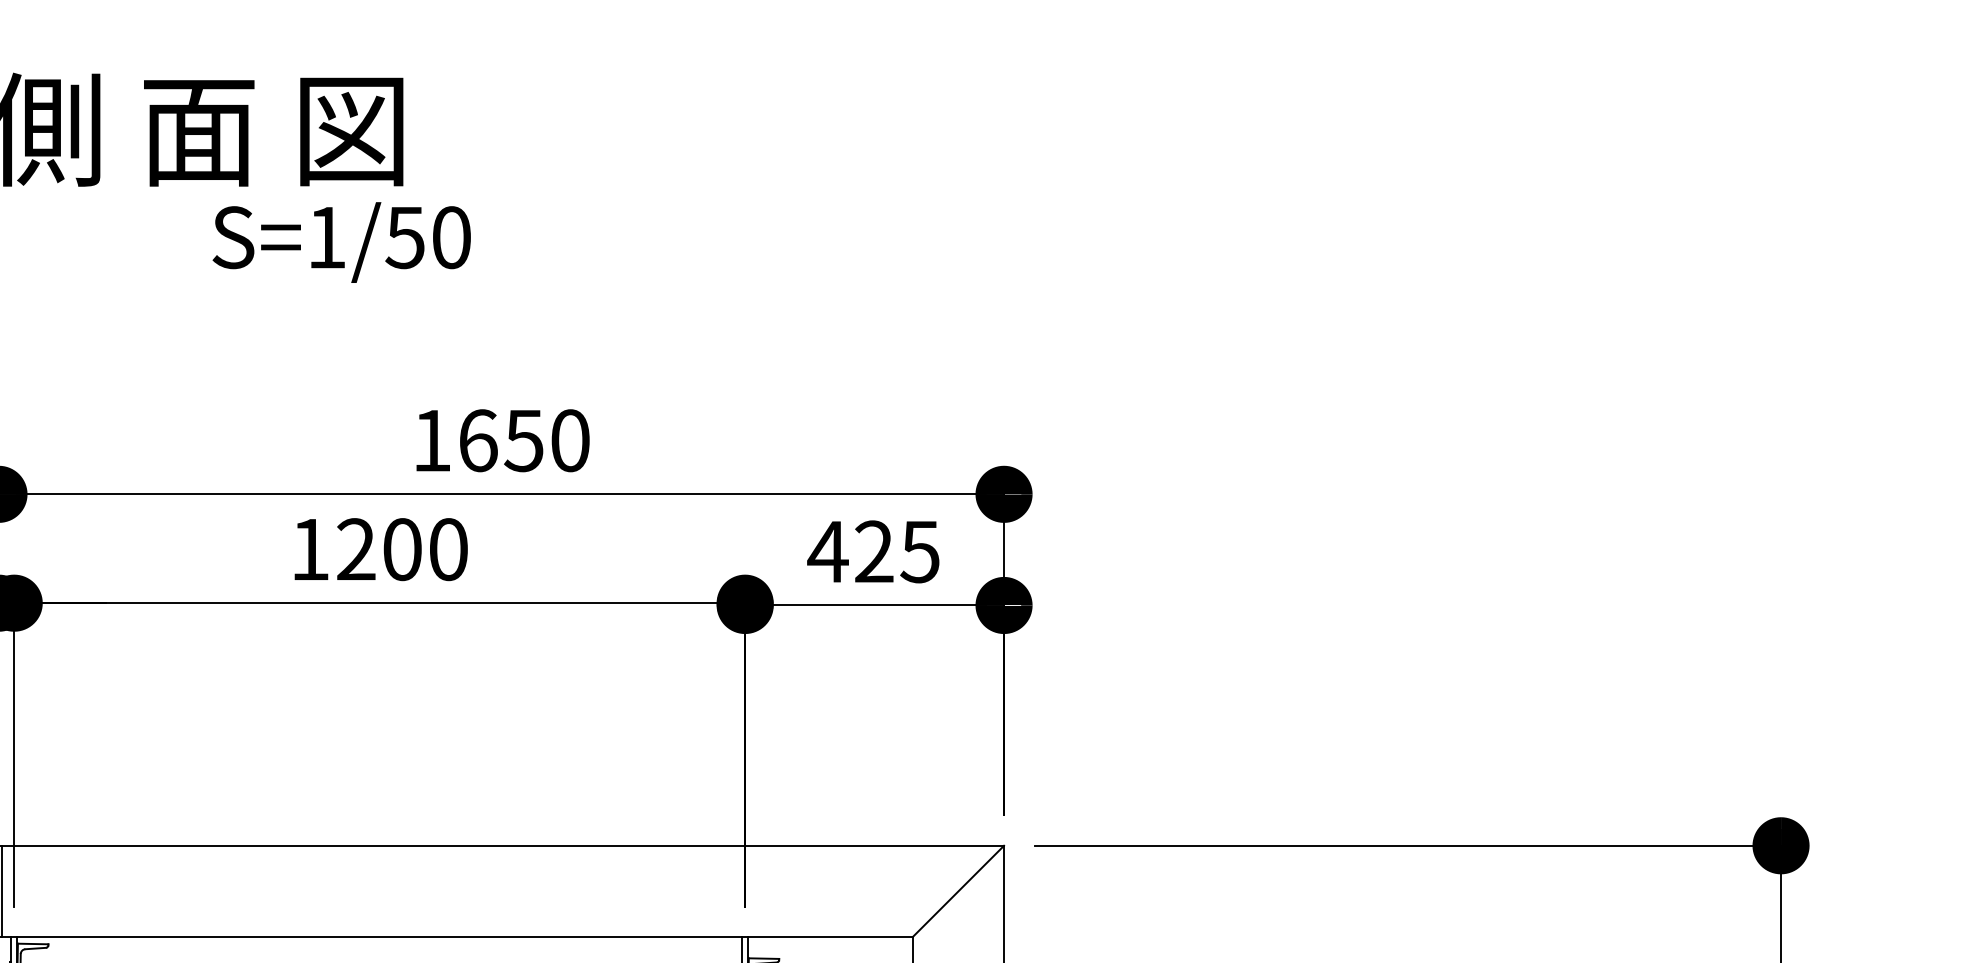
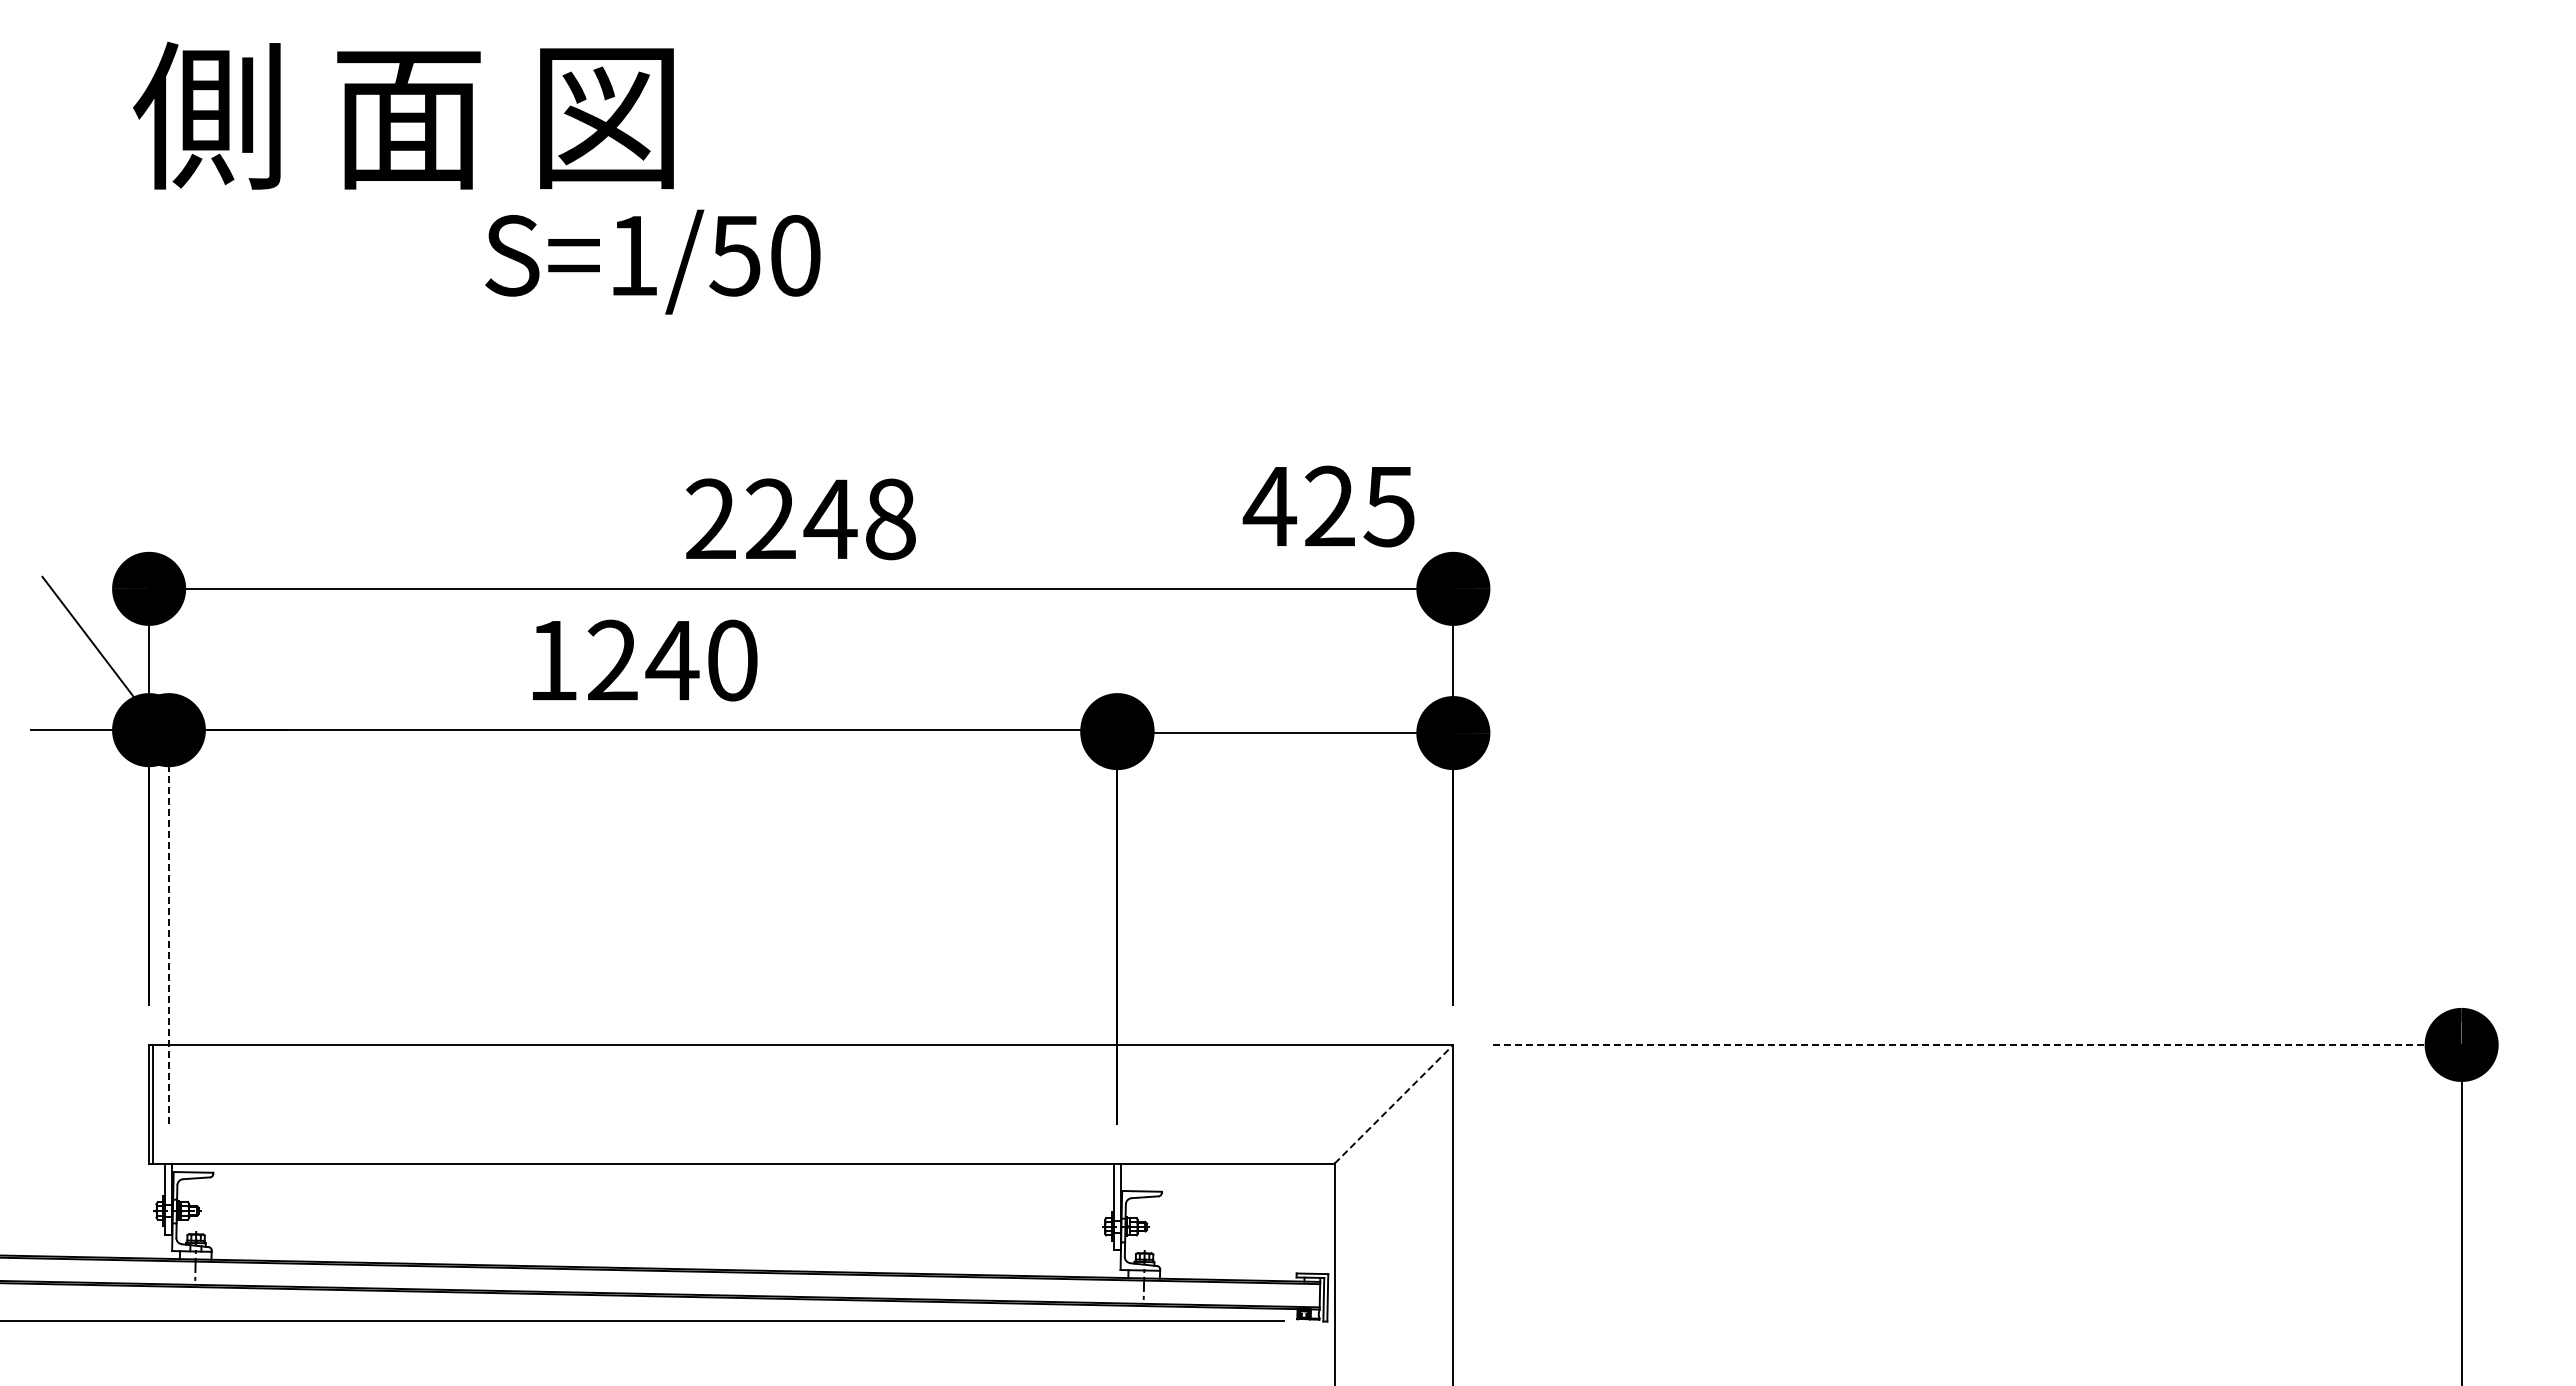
text: (341, 242) -> (652, 261), moved
text: (500, 440) -> (800, 519), 1650 -> 2248
text: (402, 549) -> (672, 660), 1200 -> 1240
text: (873, 551) -> (1328, 506), moved
line: (13, 755) -> (168, 927), solid -> dashed
line: (1407, 845) -> (1977, 1044), solid -> dashed
line: (958, 891) -> (1394, 1104), solid -> dashed

